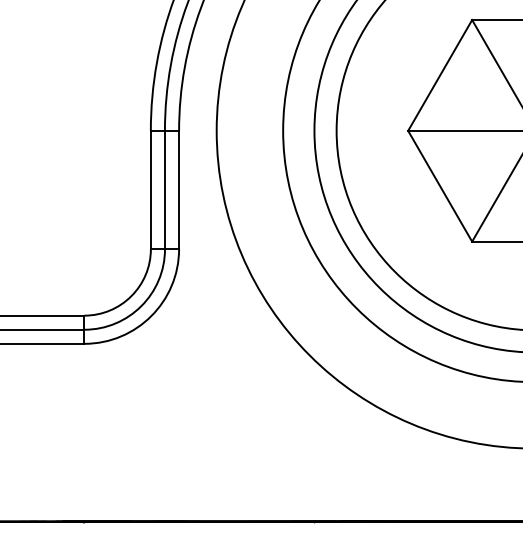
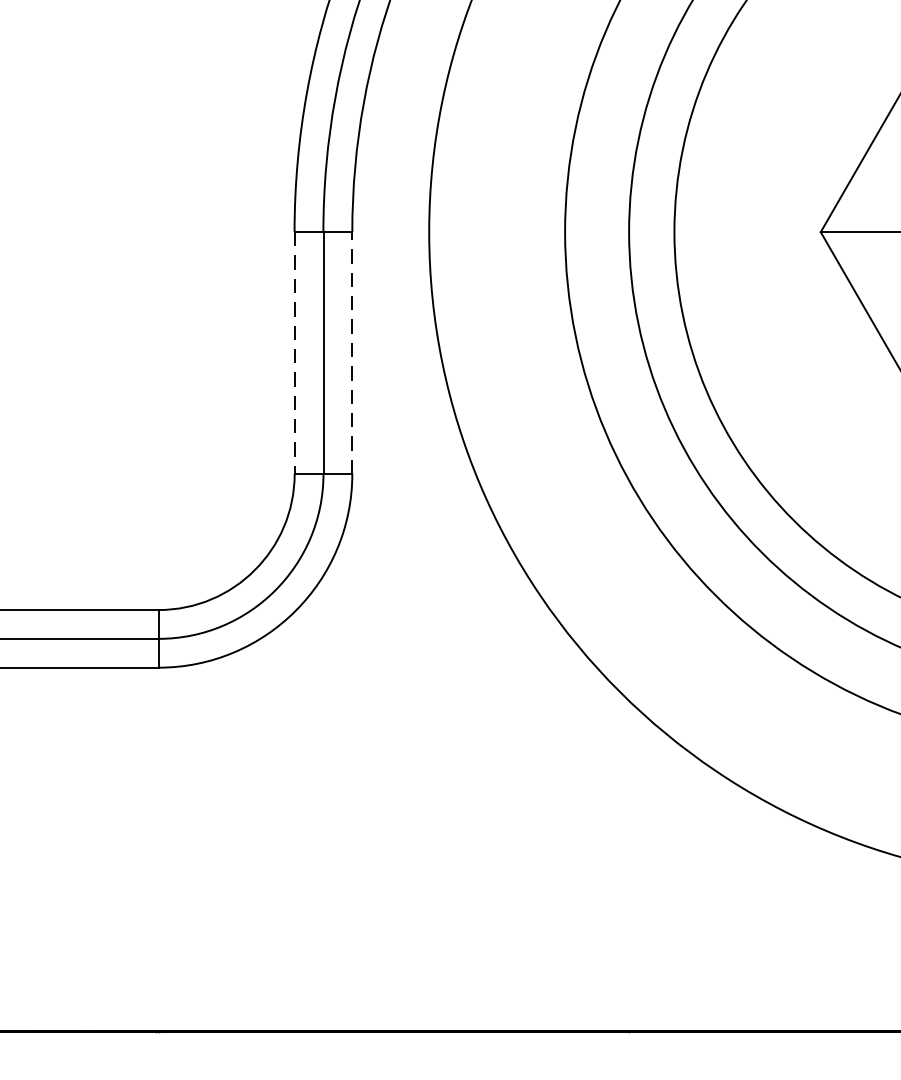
line: (179, 189) -> (353, 352), solid -> dashed
line: (150, 190) -> (293, 354), solid -> dashed

